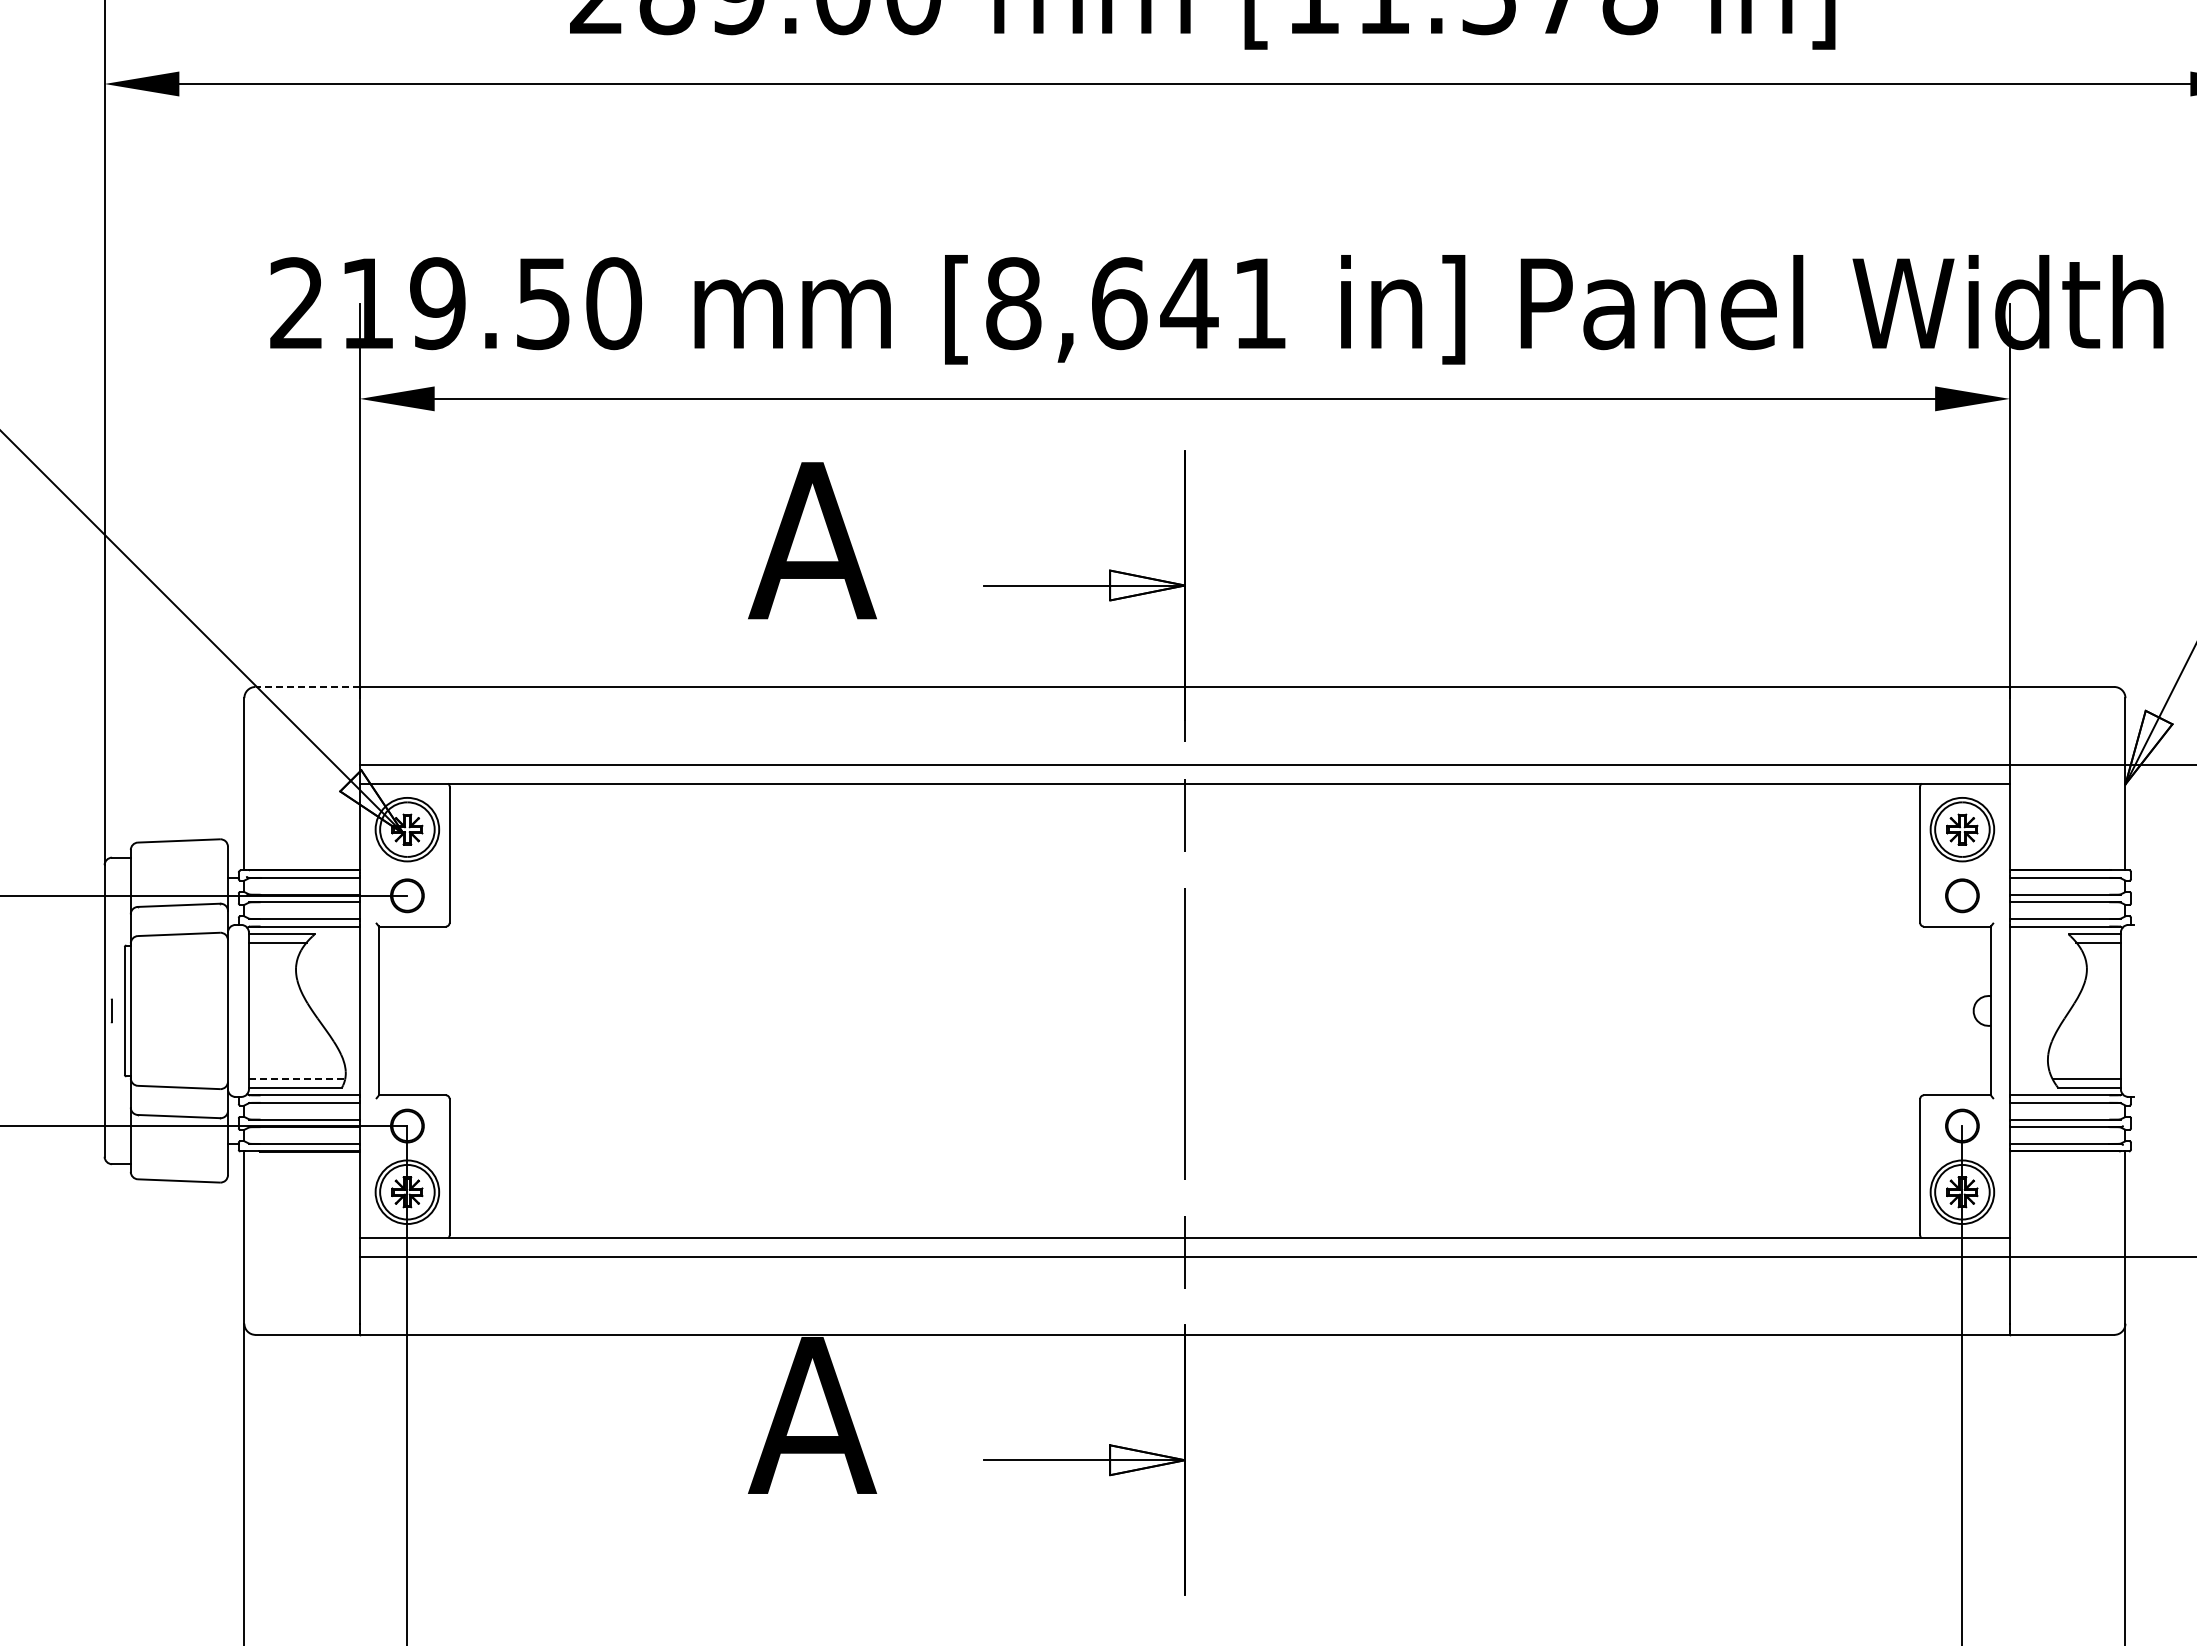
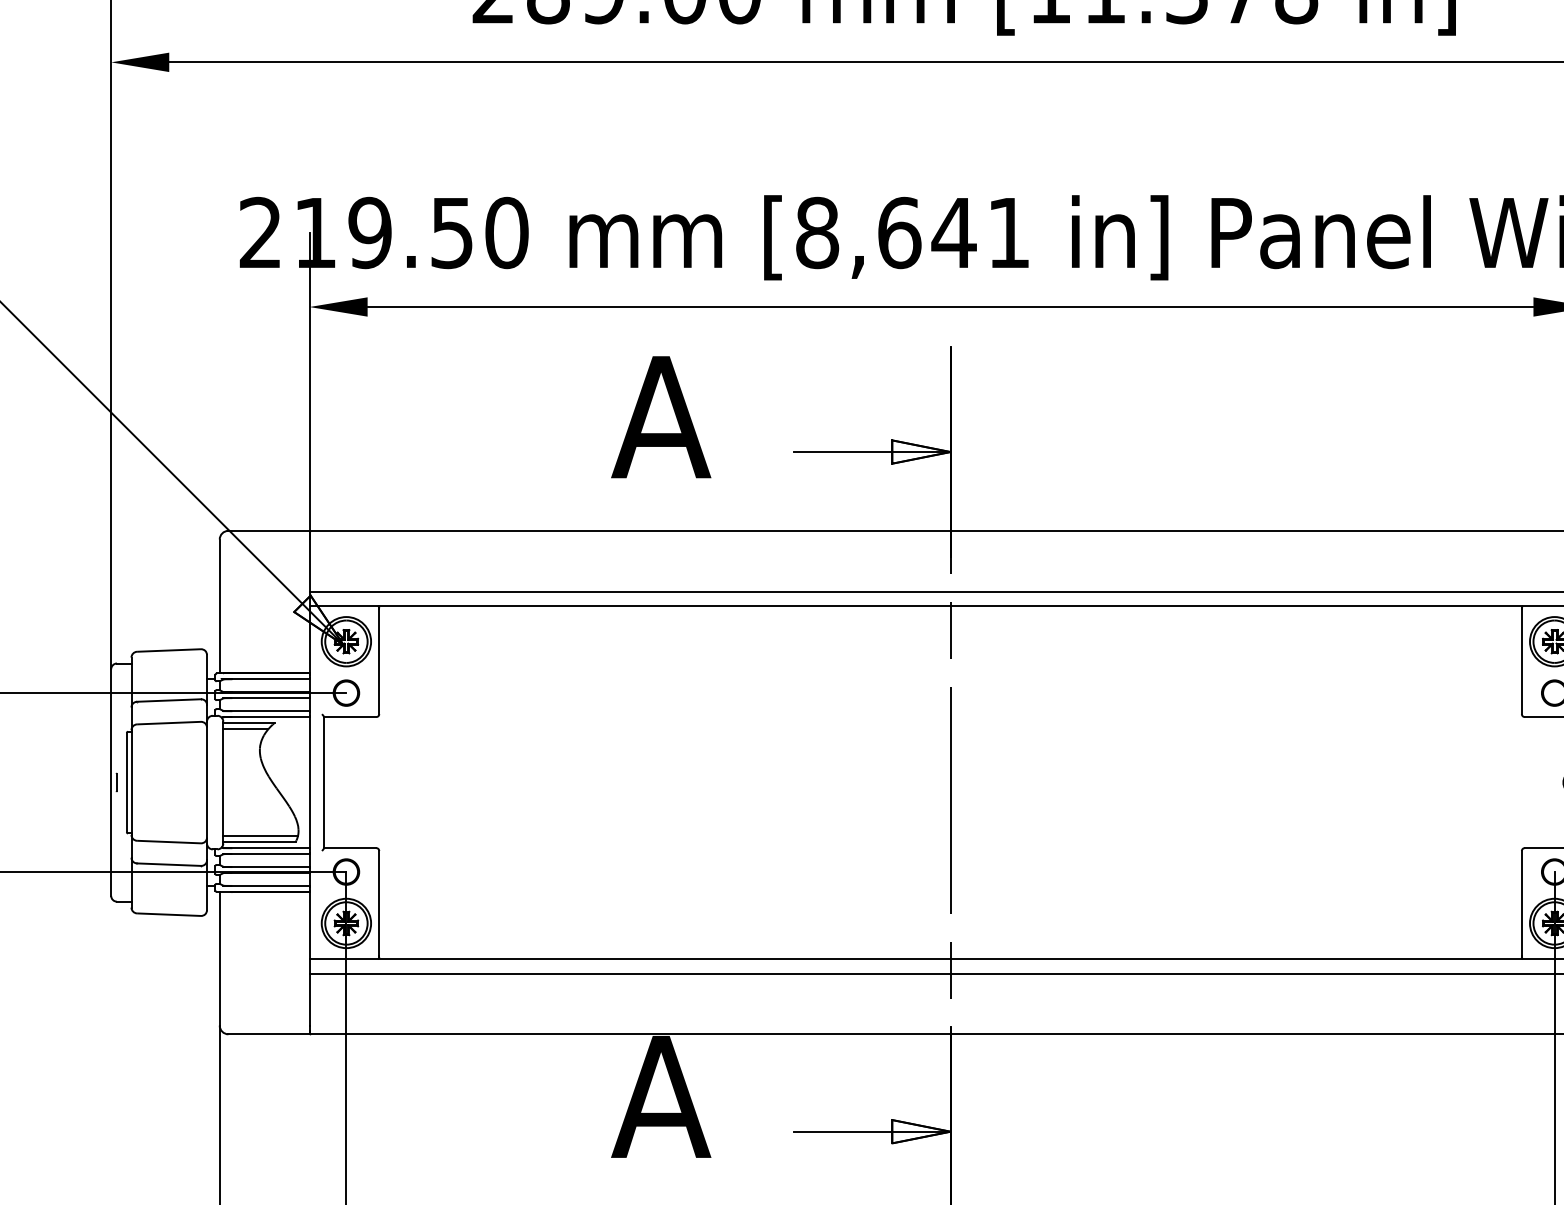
line: (307, 687) -> (268, 531), dashed -> solid
line: (297, 1079) -> (261, 835), dashed -> solid

